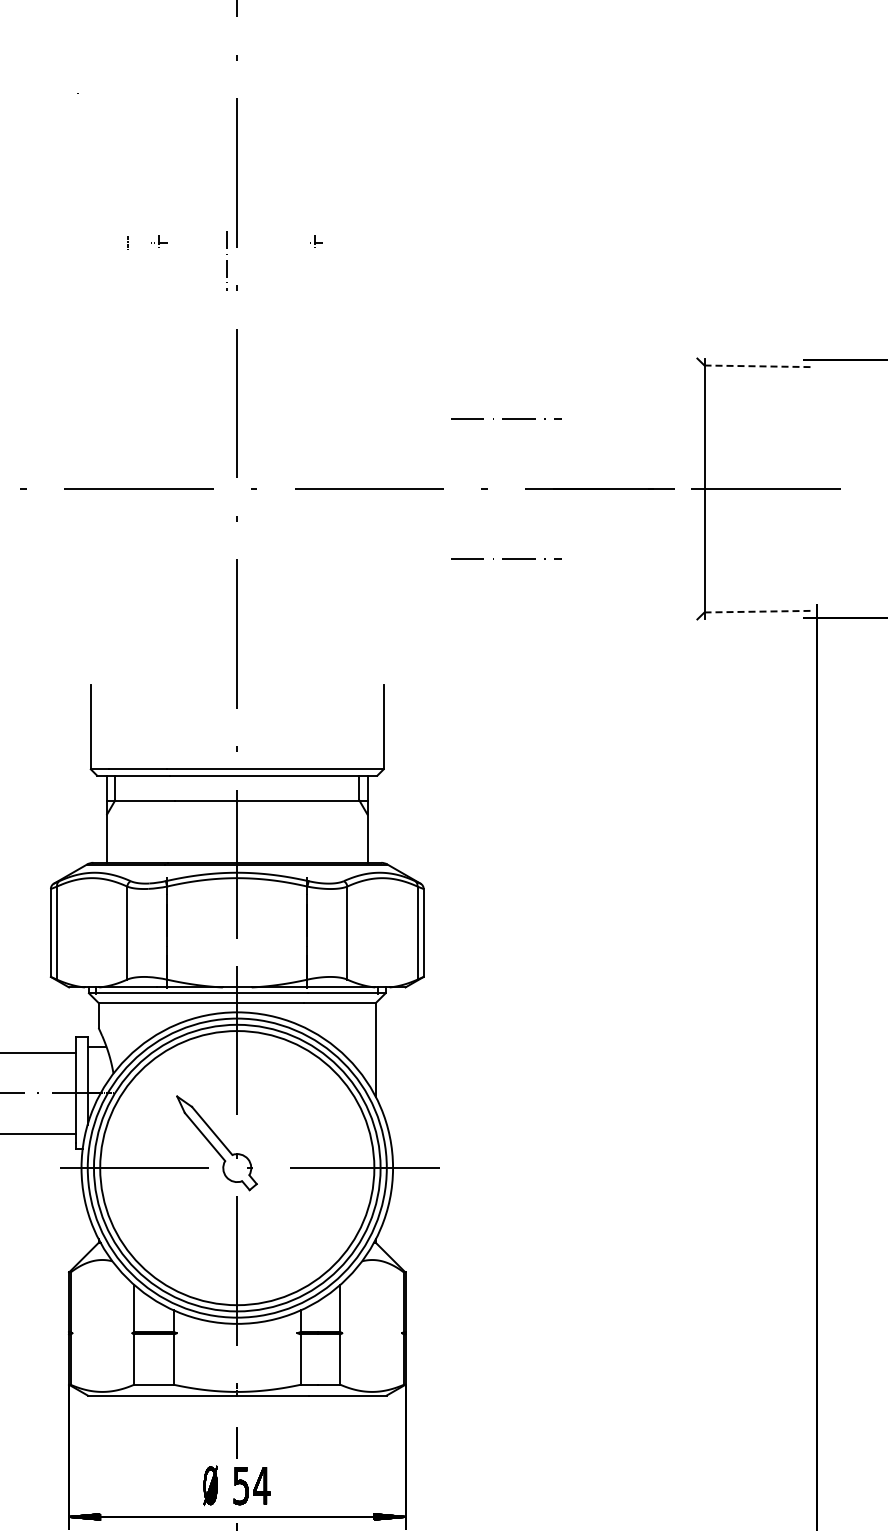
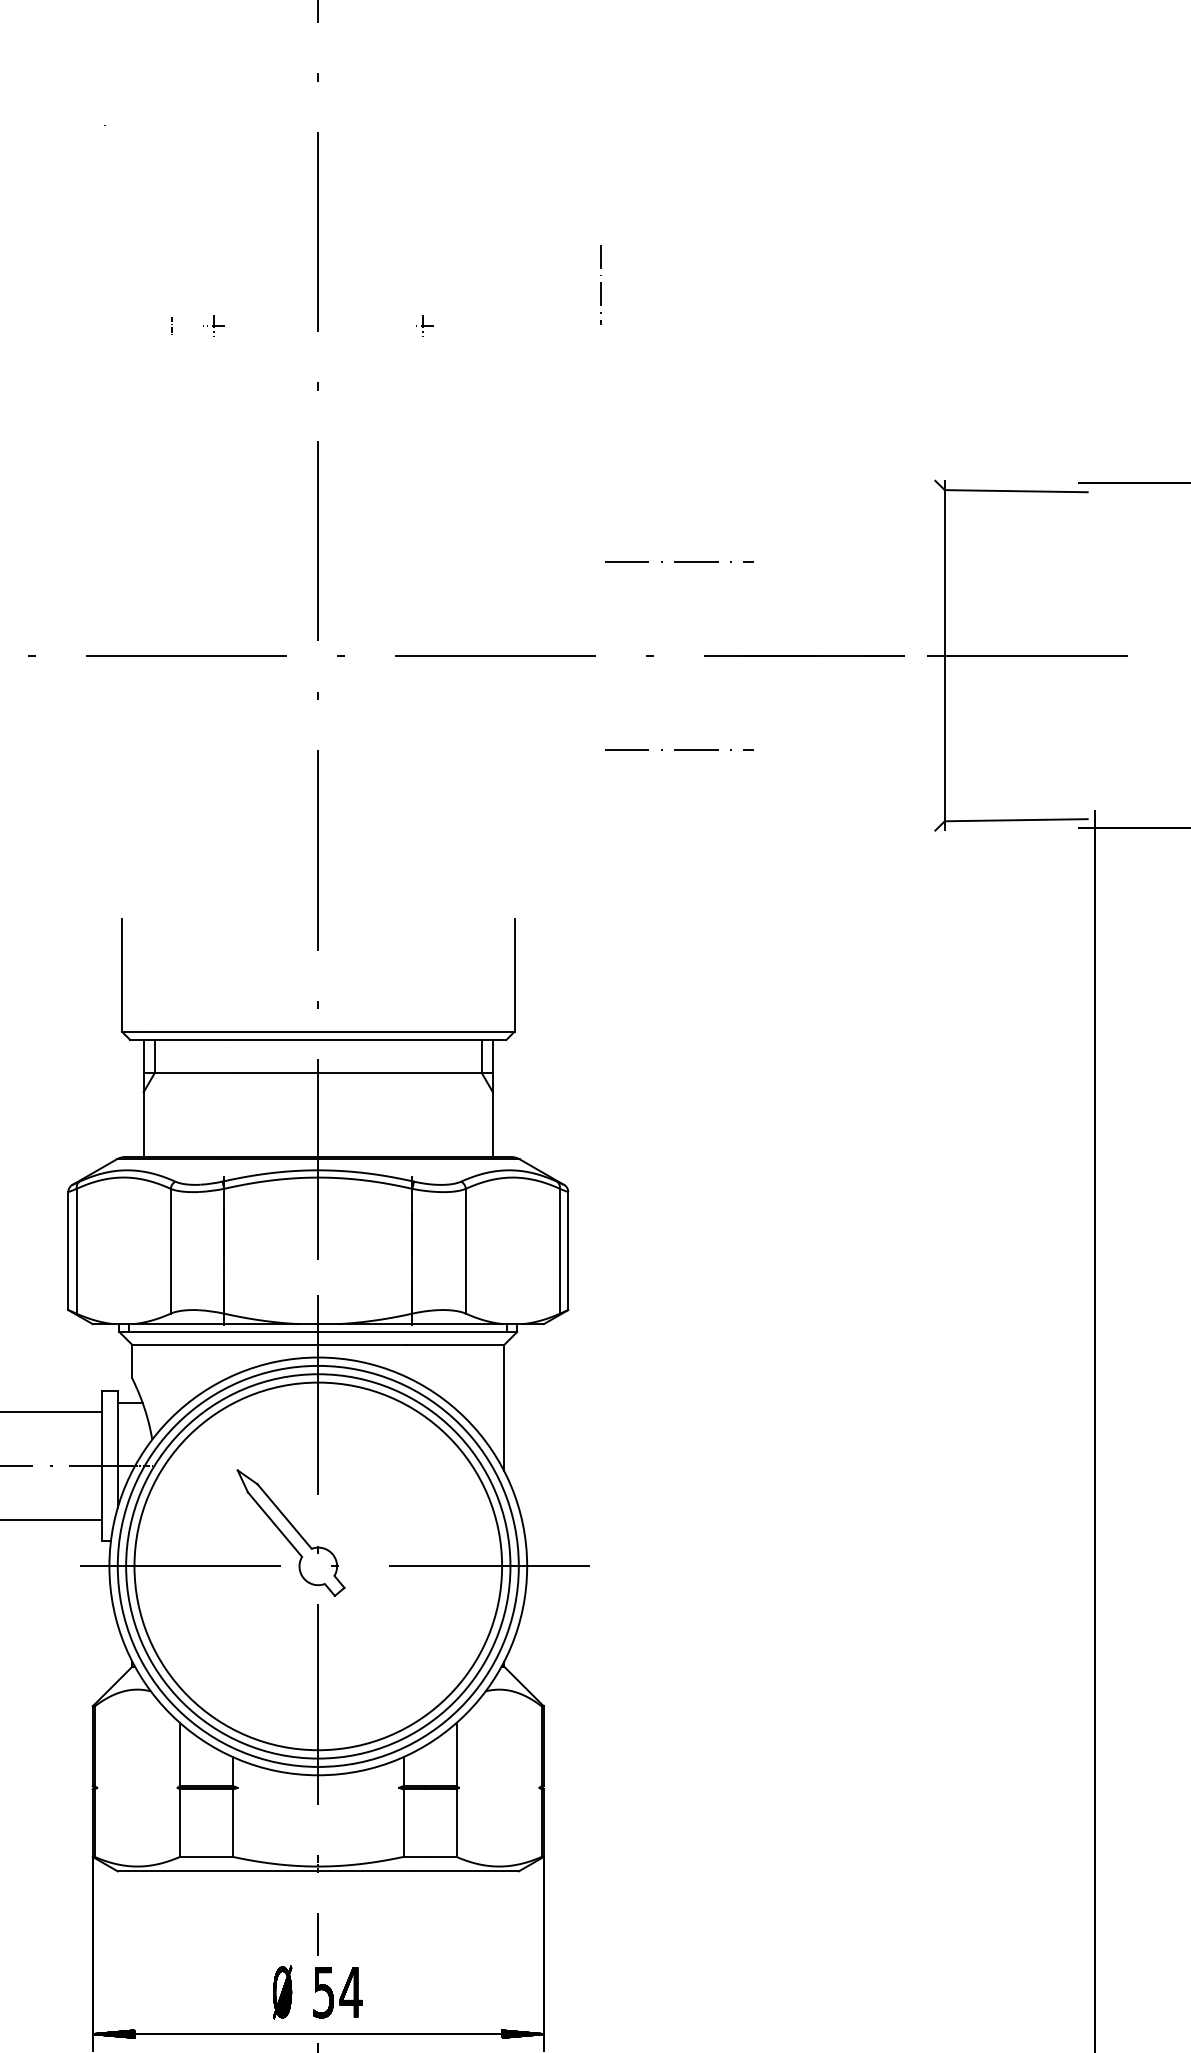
line: (226, 260) -> (600, 283), moved
line: (758, 366) -> (1017, 491), dashed -> solid
line: (758, 611) -> (1017, 819), dashed -> solid

